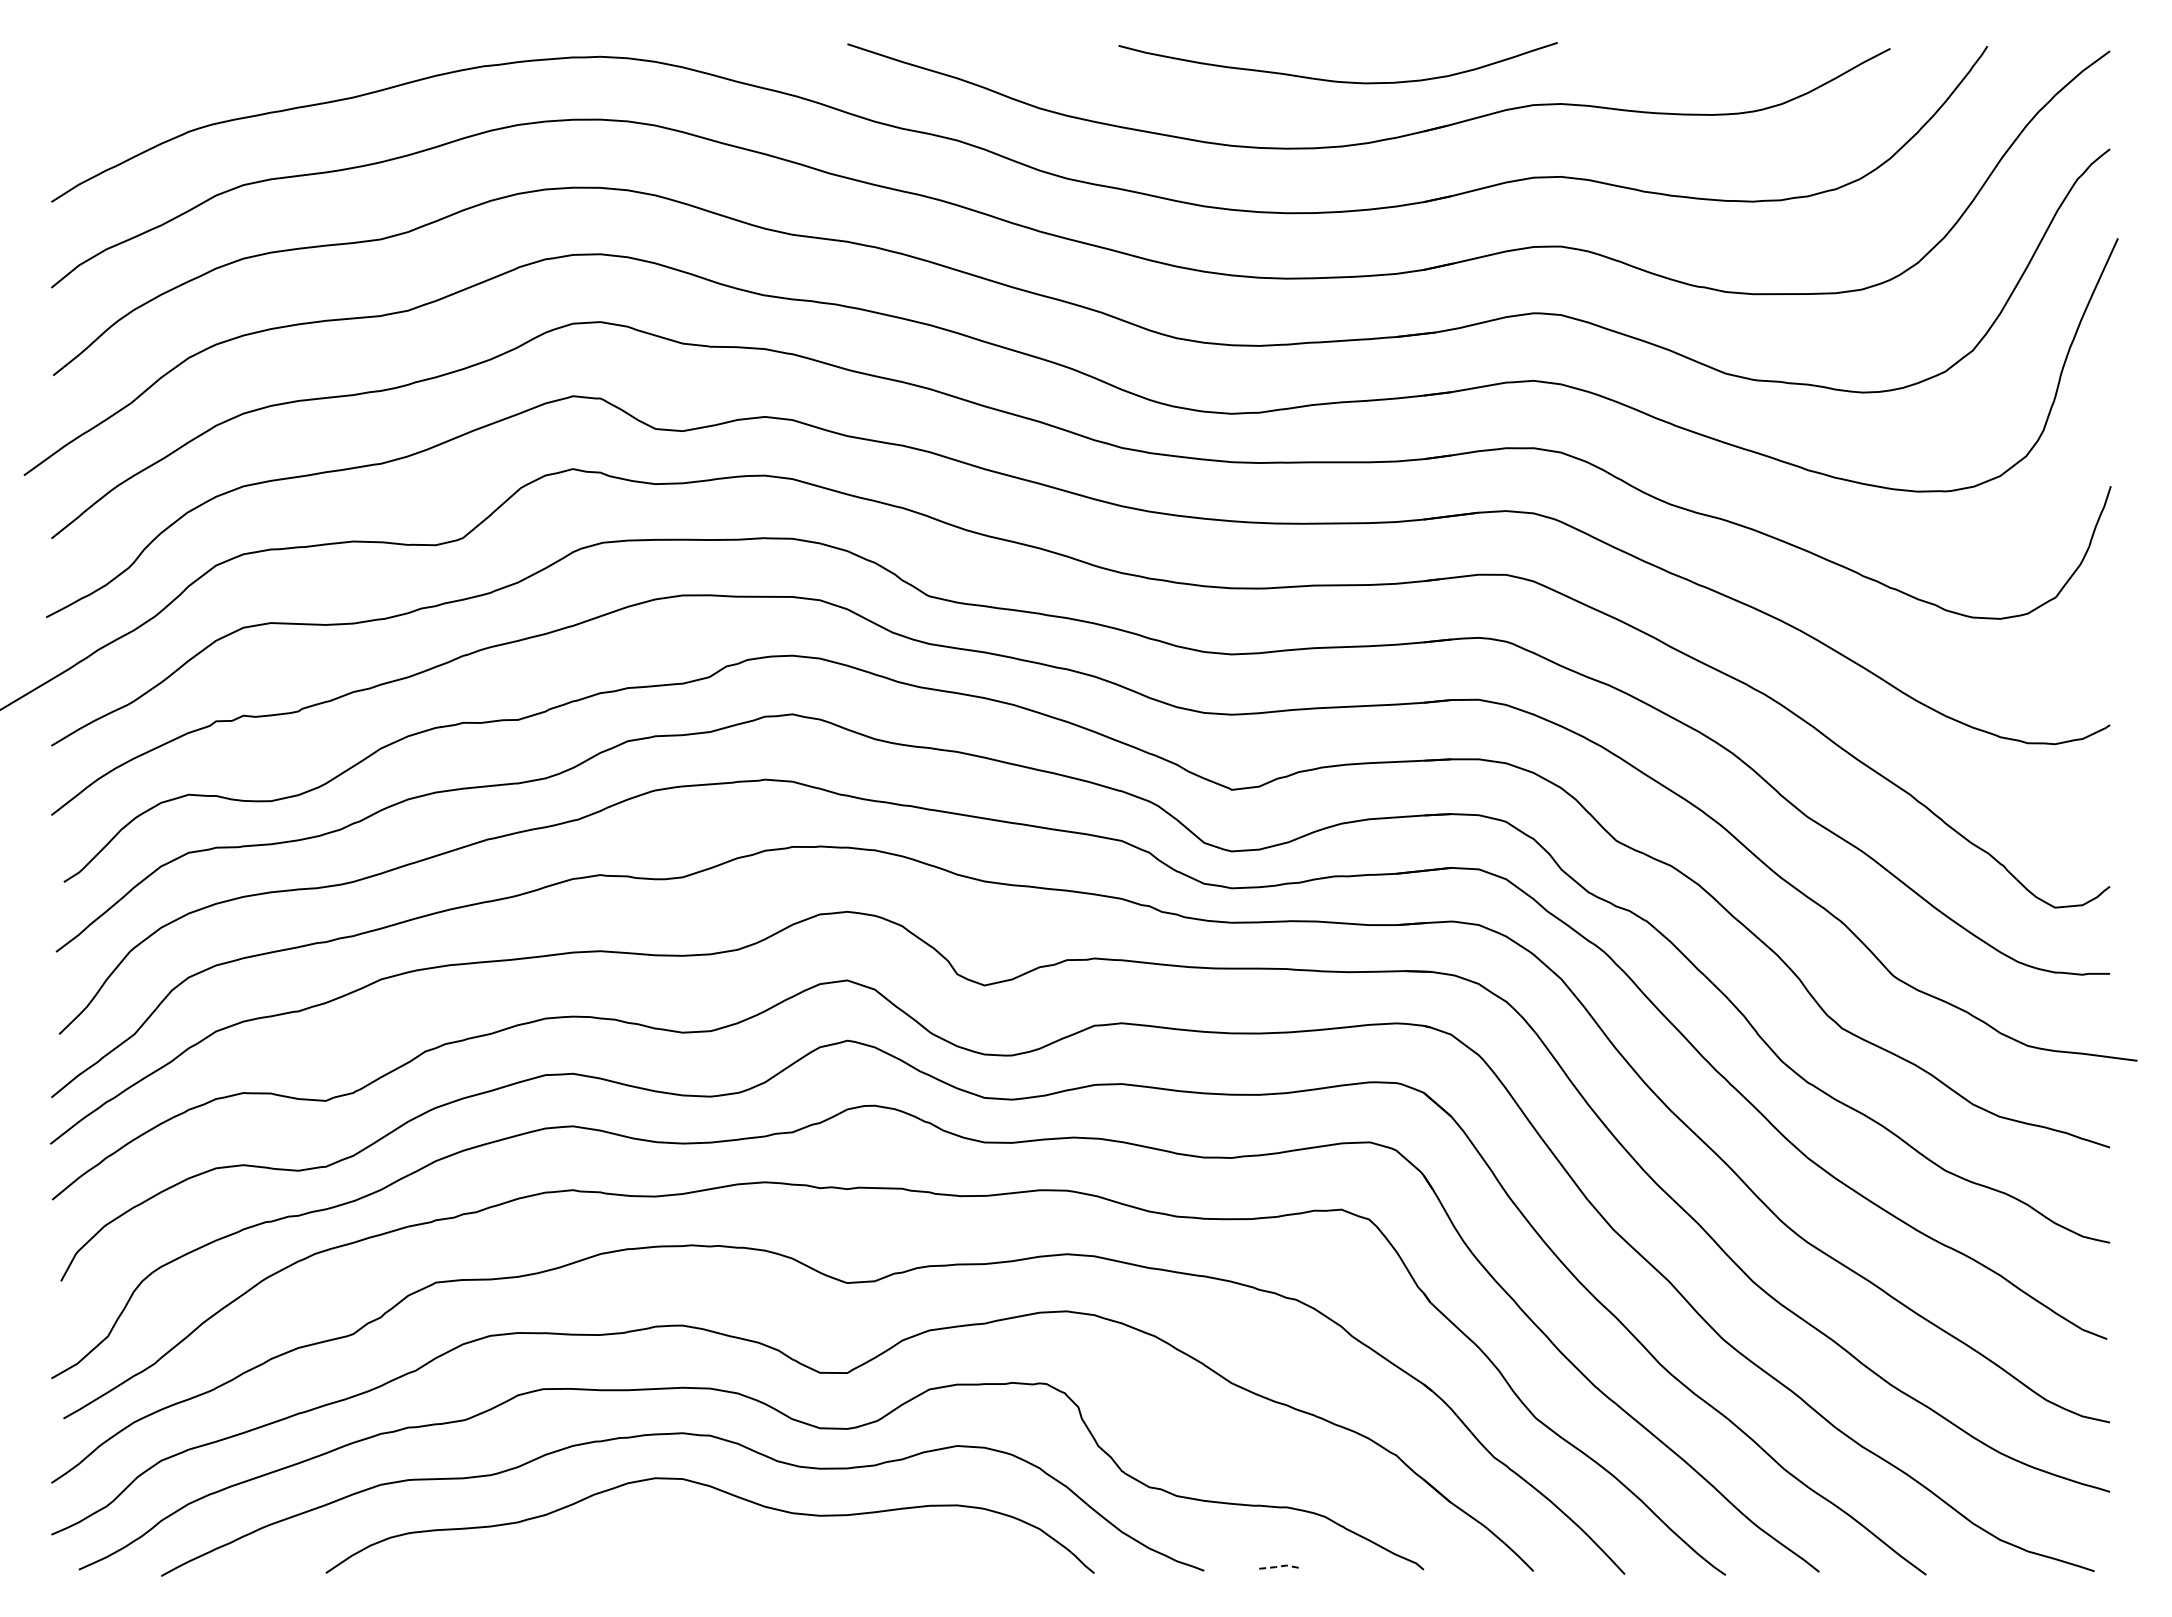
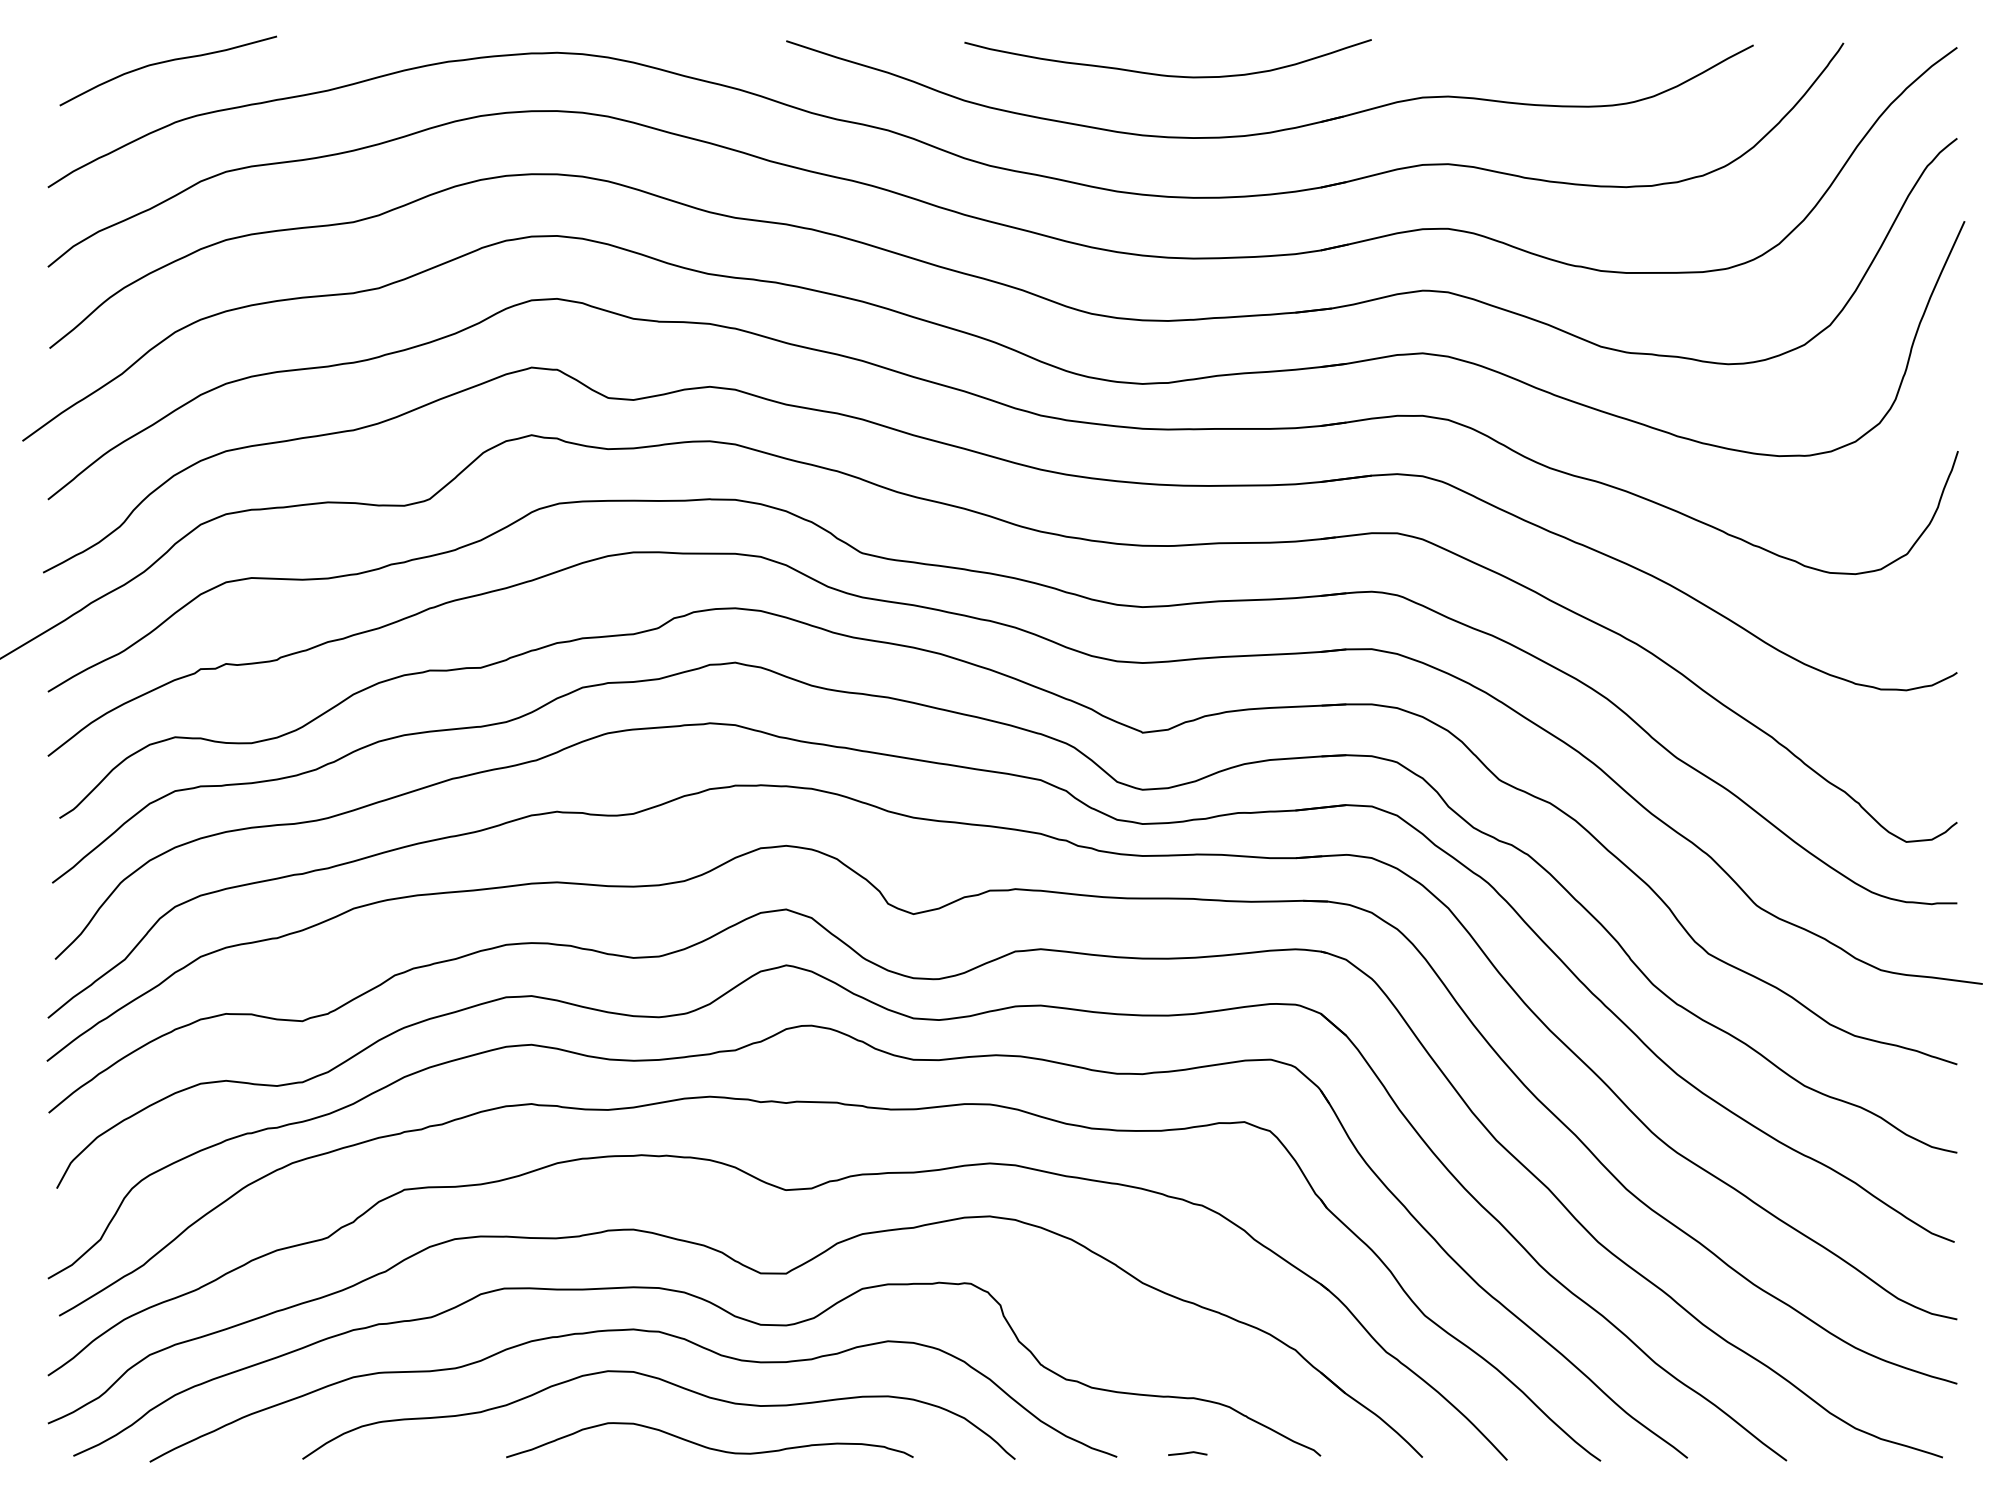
curve: (178, 67) -> (165, 62), added
curve: (1337, 80) -> (1167, 74), moved
curve: (762, 1559) -> (707, 1446), added
line: (1281, 1566) -> (1188, 1453), dashed -> solid

